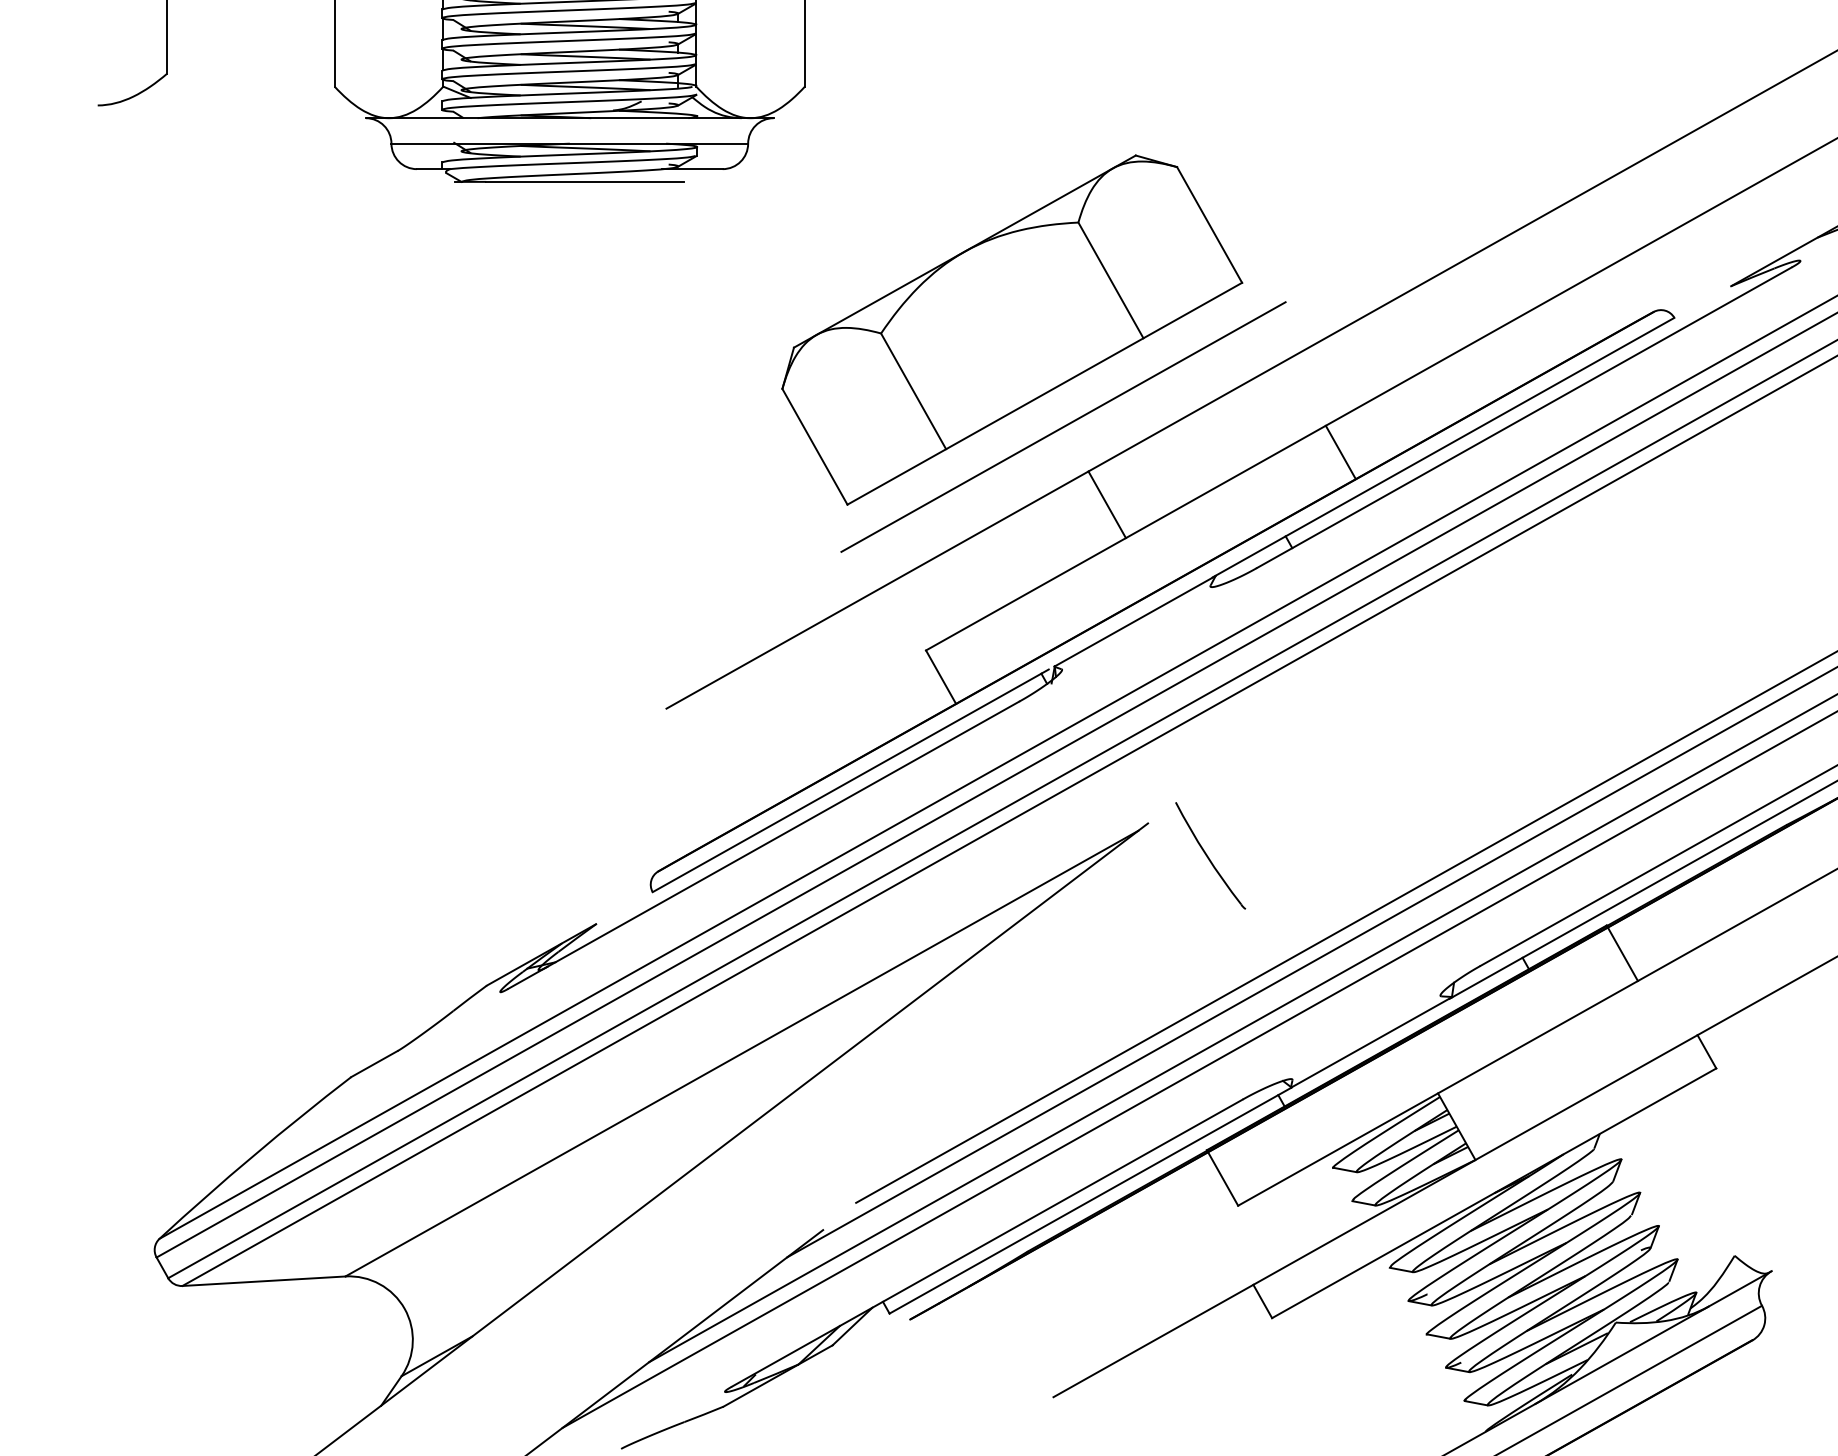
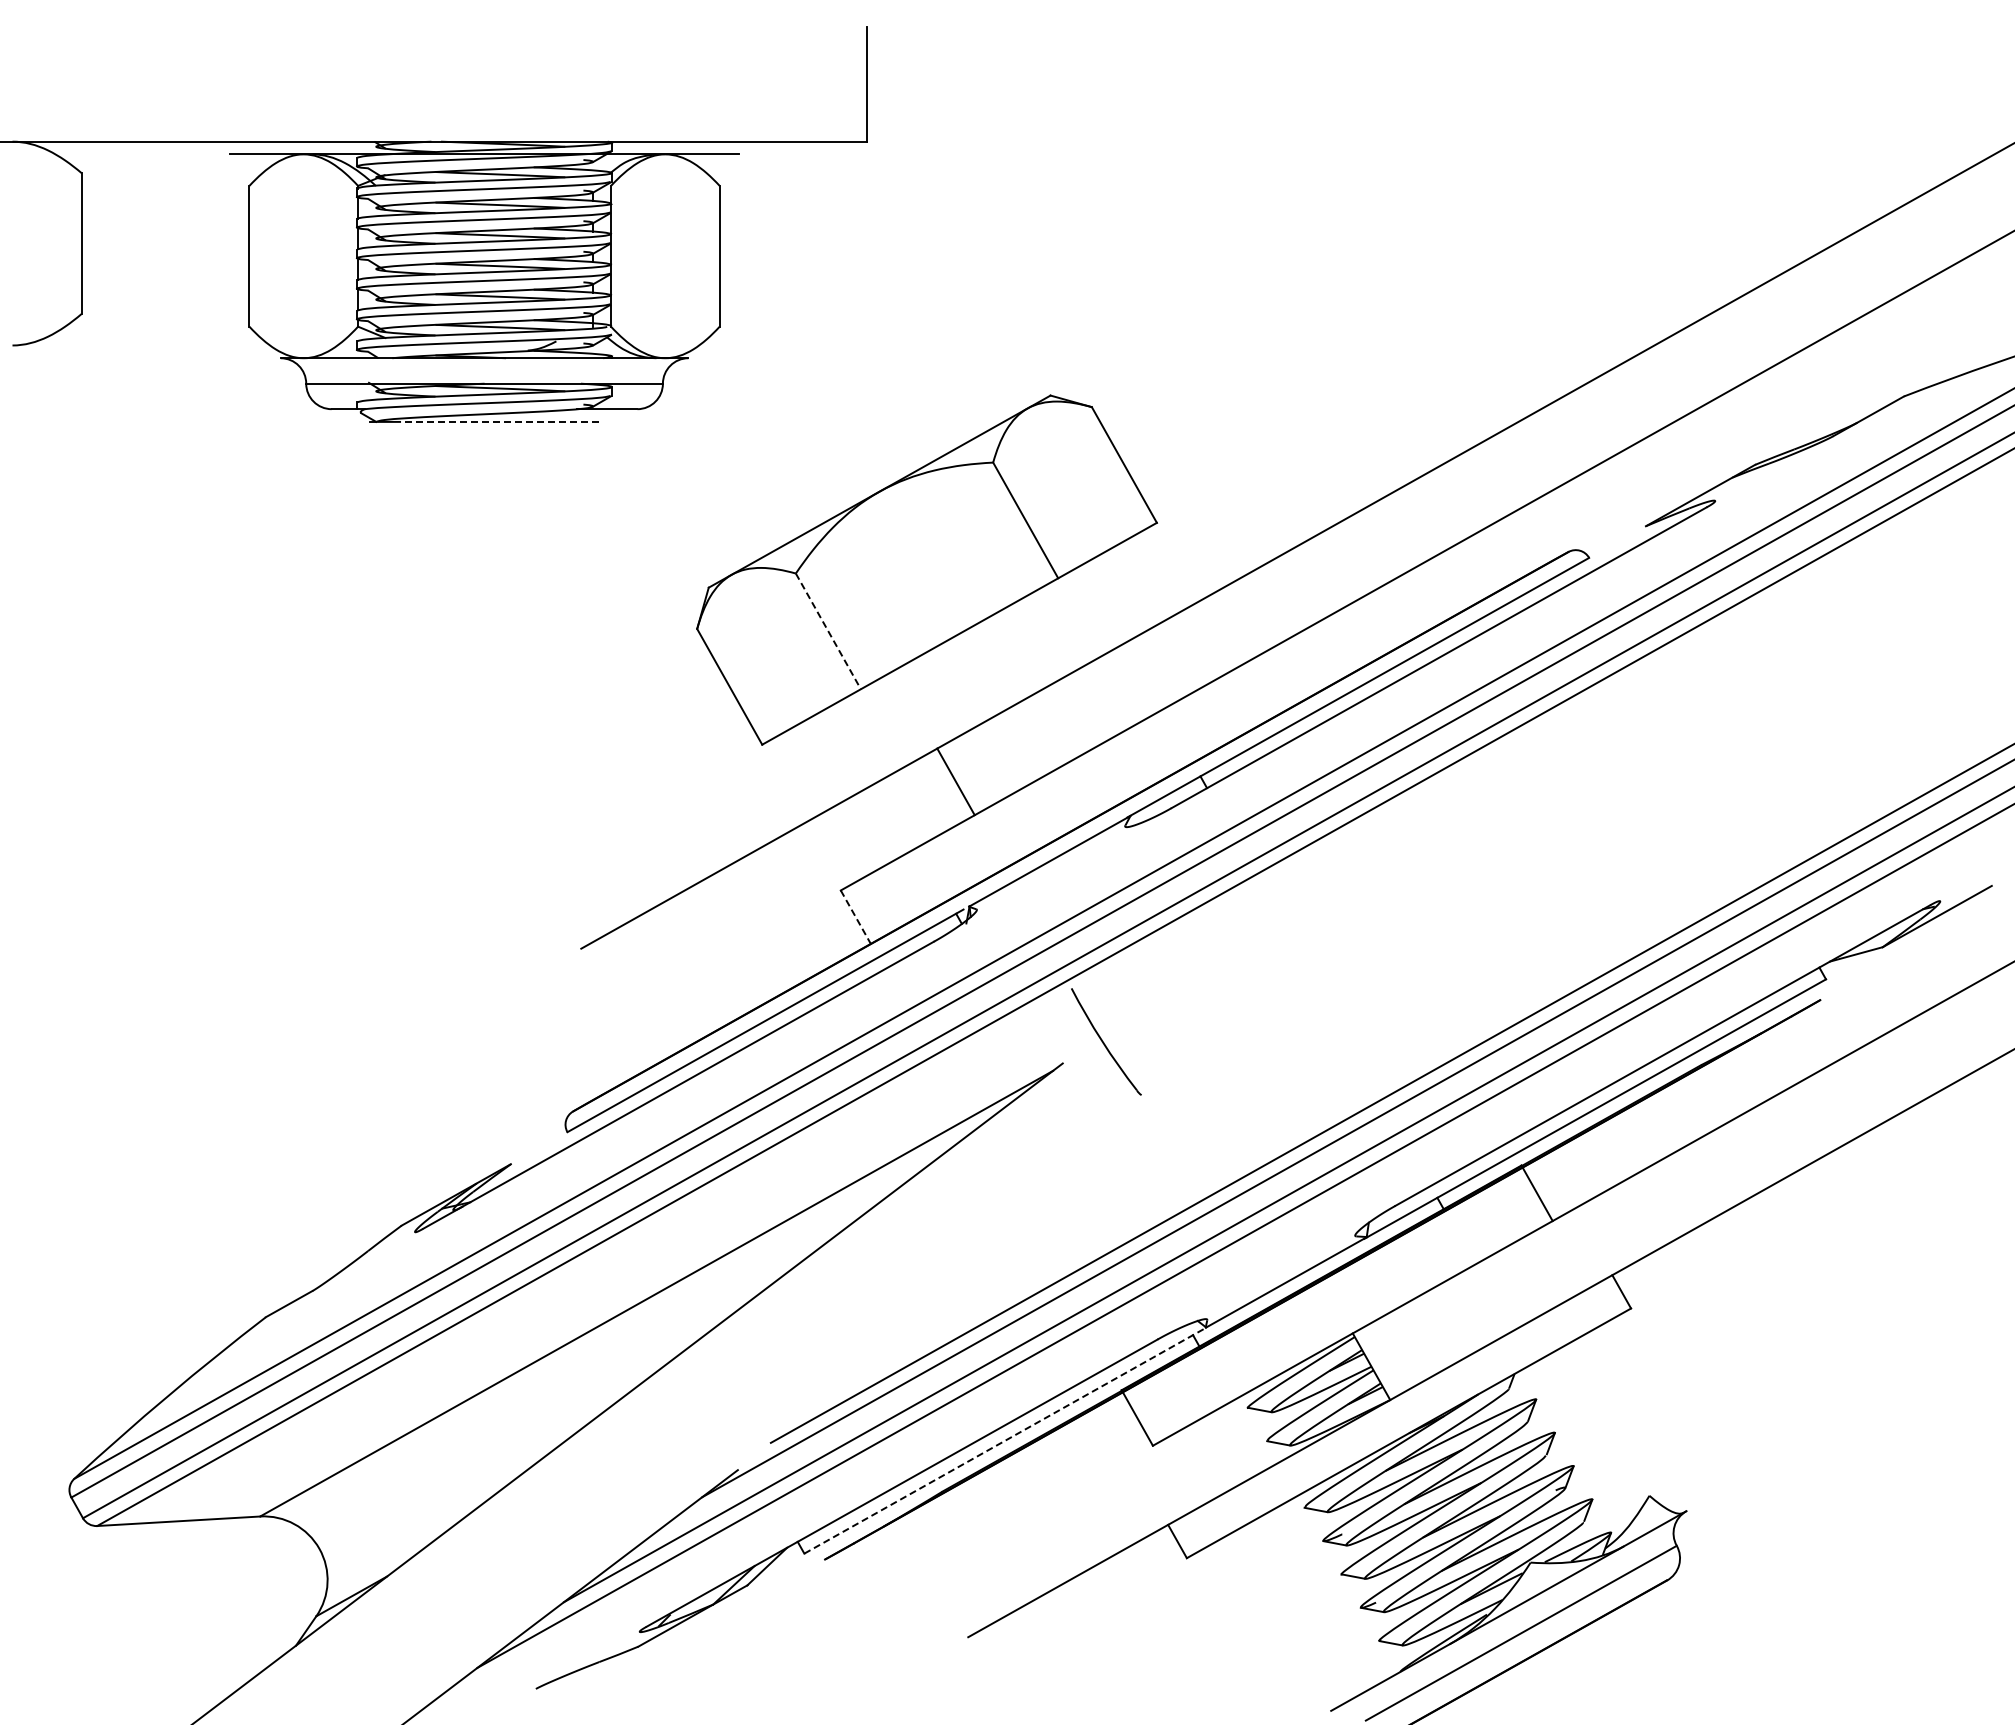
line: (584, 181) -> (499, 421), solid -> dashed
line: (913, 391) -> (828, 631), solid -> dashed
line: (1063, 426) -> (978, 666), removed
line: (1340, 452) -> (1255, 692), removed
line: (1106, 504) -> (955, 781), moved
line: (940, 677) -> (855, 917), solid -> dashed
part: (1210, 855) -> (1106, 1041), moved
line: (1090, 1200) -> (1005, 1440), solid -> dashed

